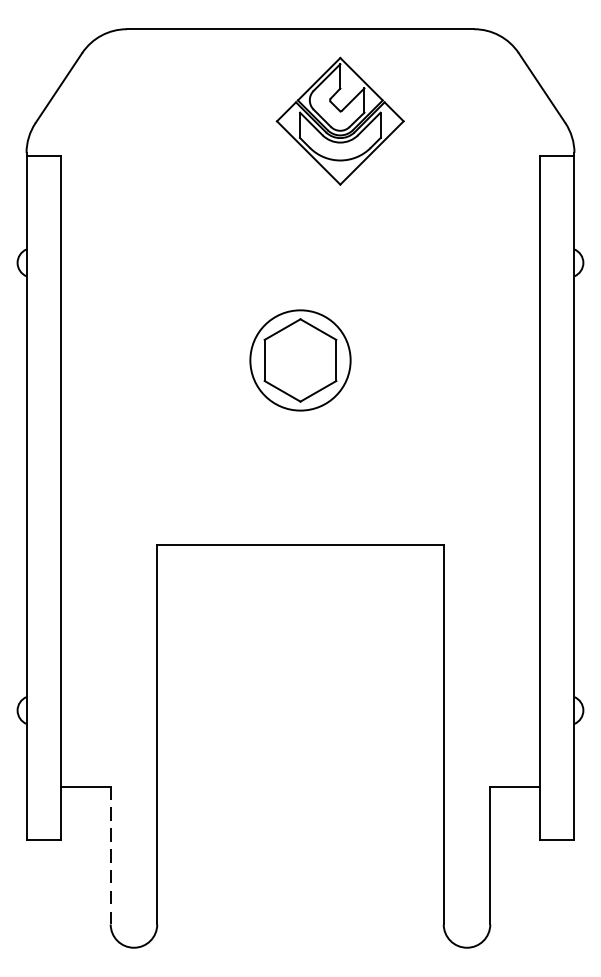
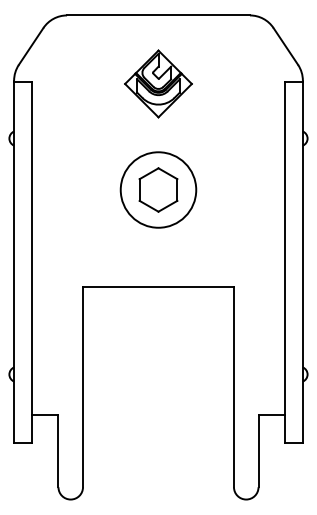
part: (340, 120) -> (158, 83), moved
circle: (300, 359) -> (158, 189), size x1.43
line: (110, 856) -> (58, 451), dashed -> solid

